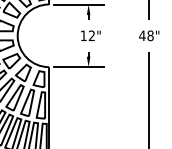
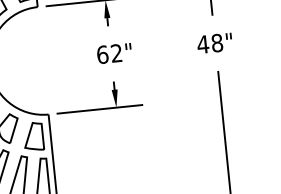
text: (83, 35) -> (102, 54), 12" -> 62"

